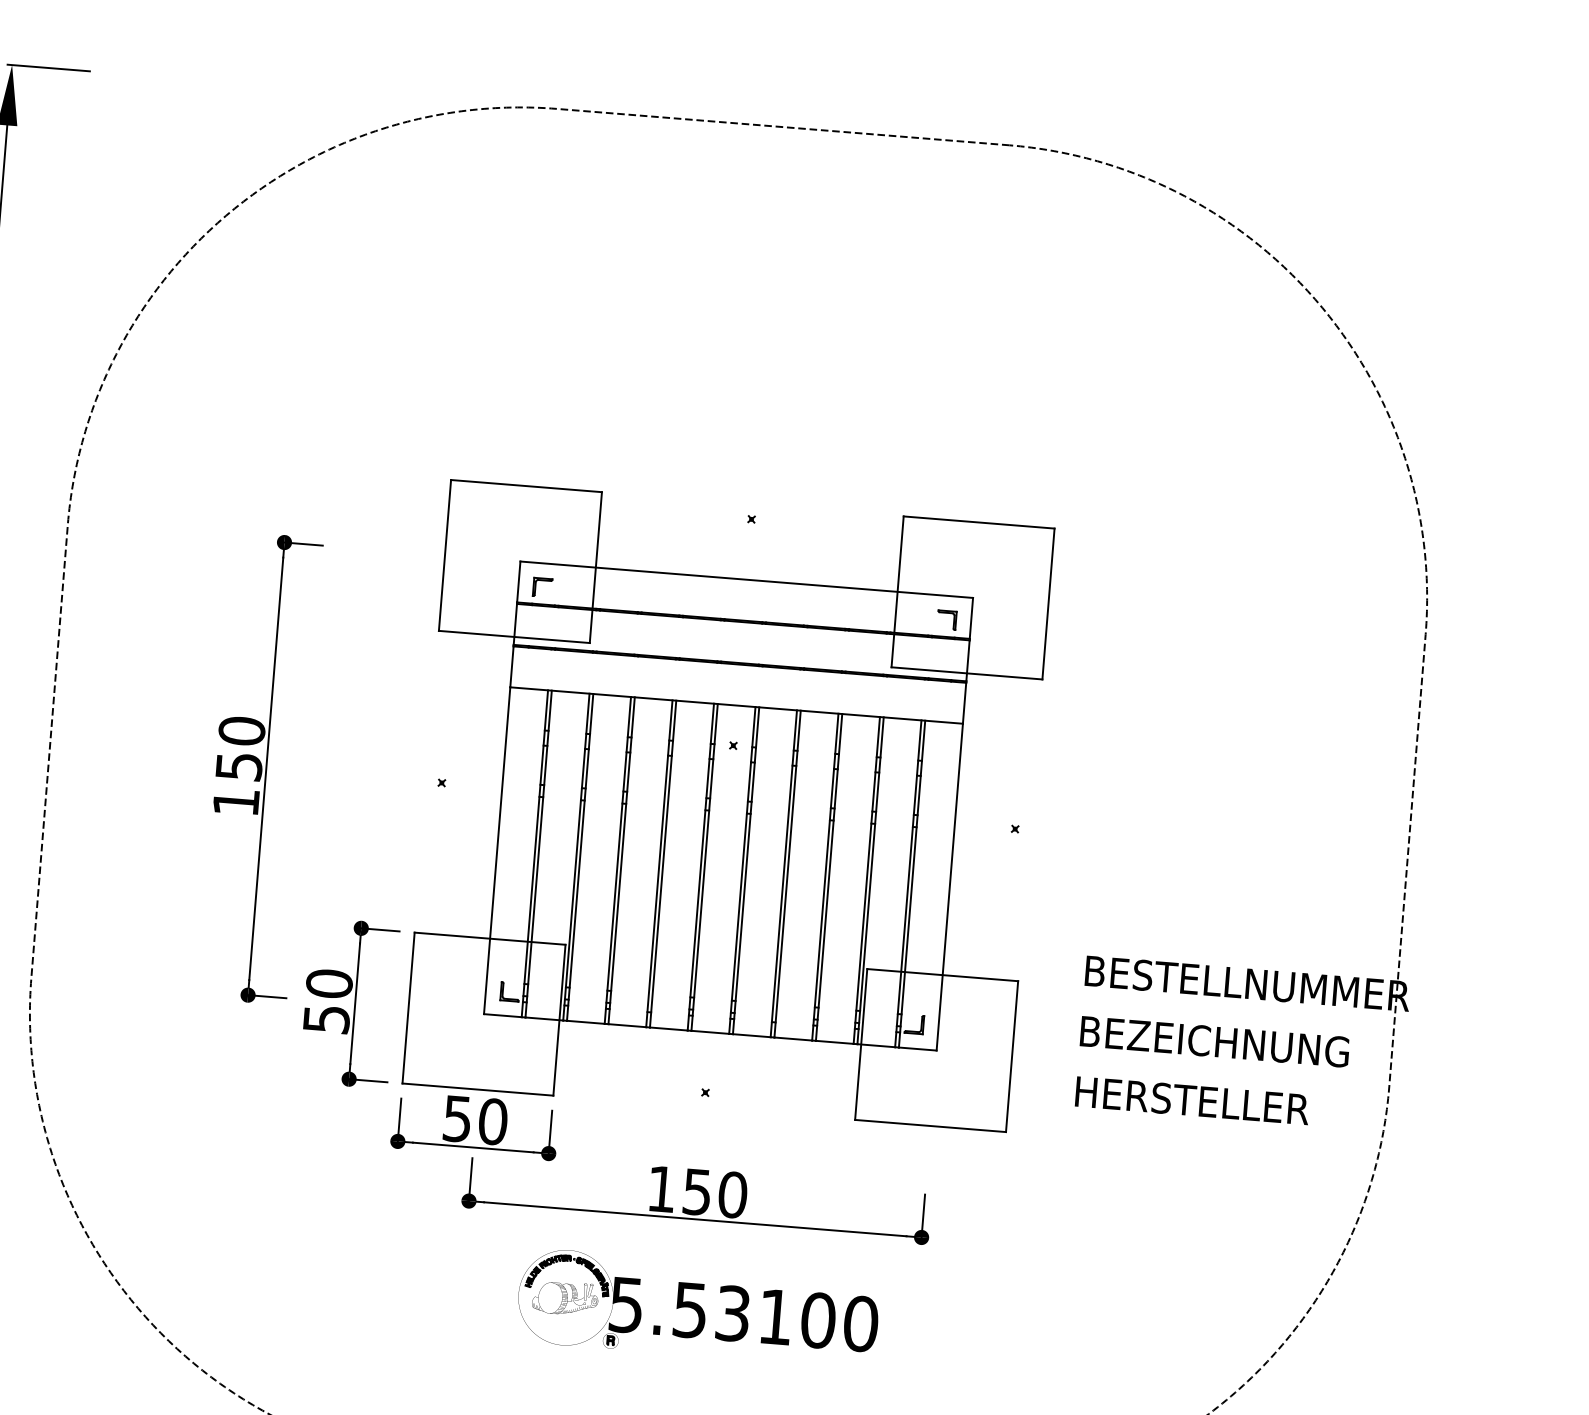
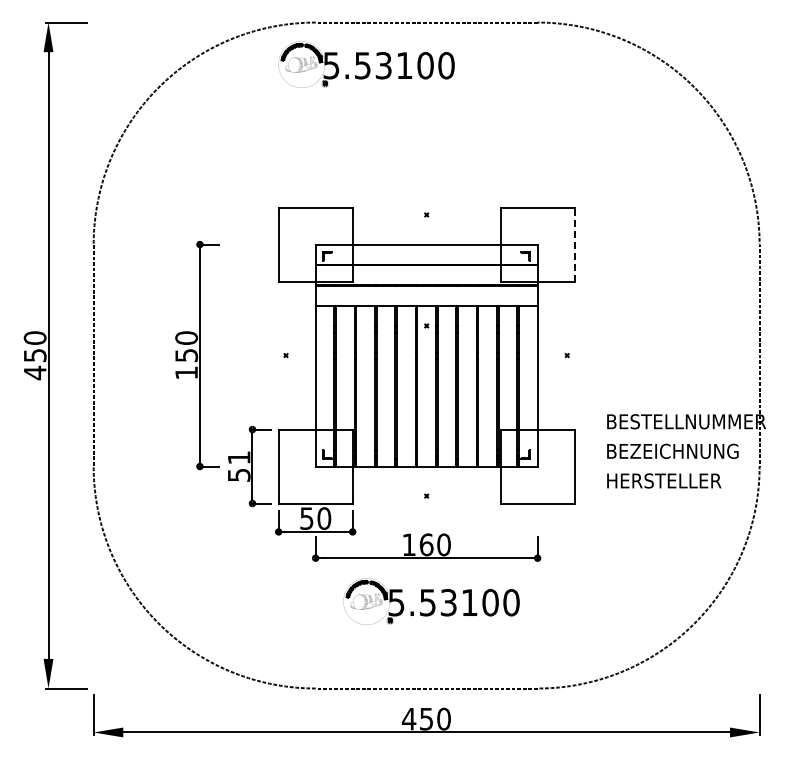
part: (653, 202) -> (366, 64), added
line: (1048, 603) -> (574, 244), solid -> dashed
text: (328, 983) -> (238, 457), 50 -> 51
text: (697, 1191) -> (426, 544), 150 -> 160

